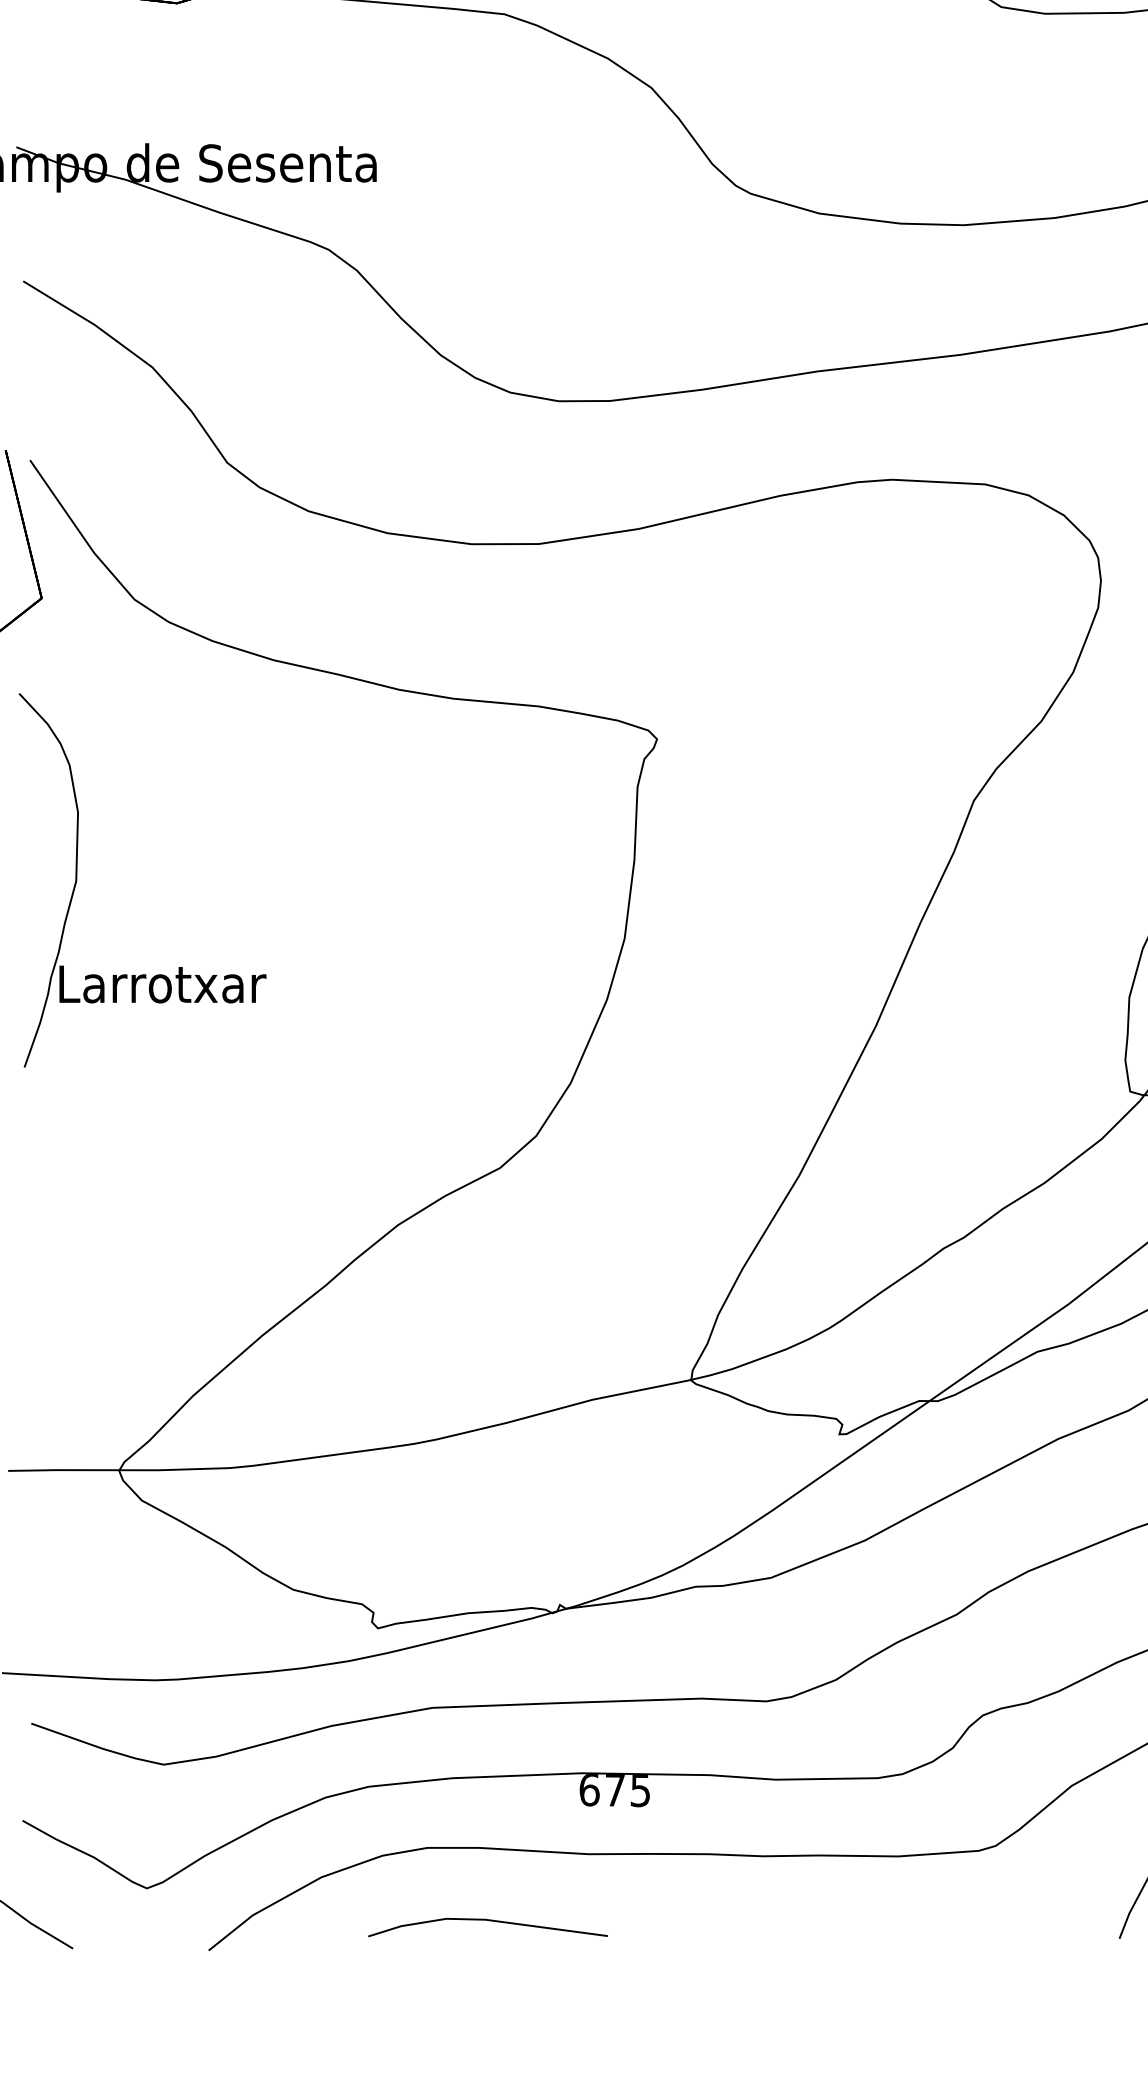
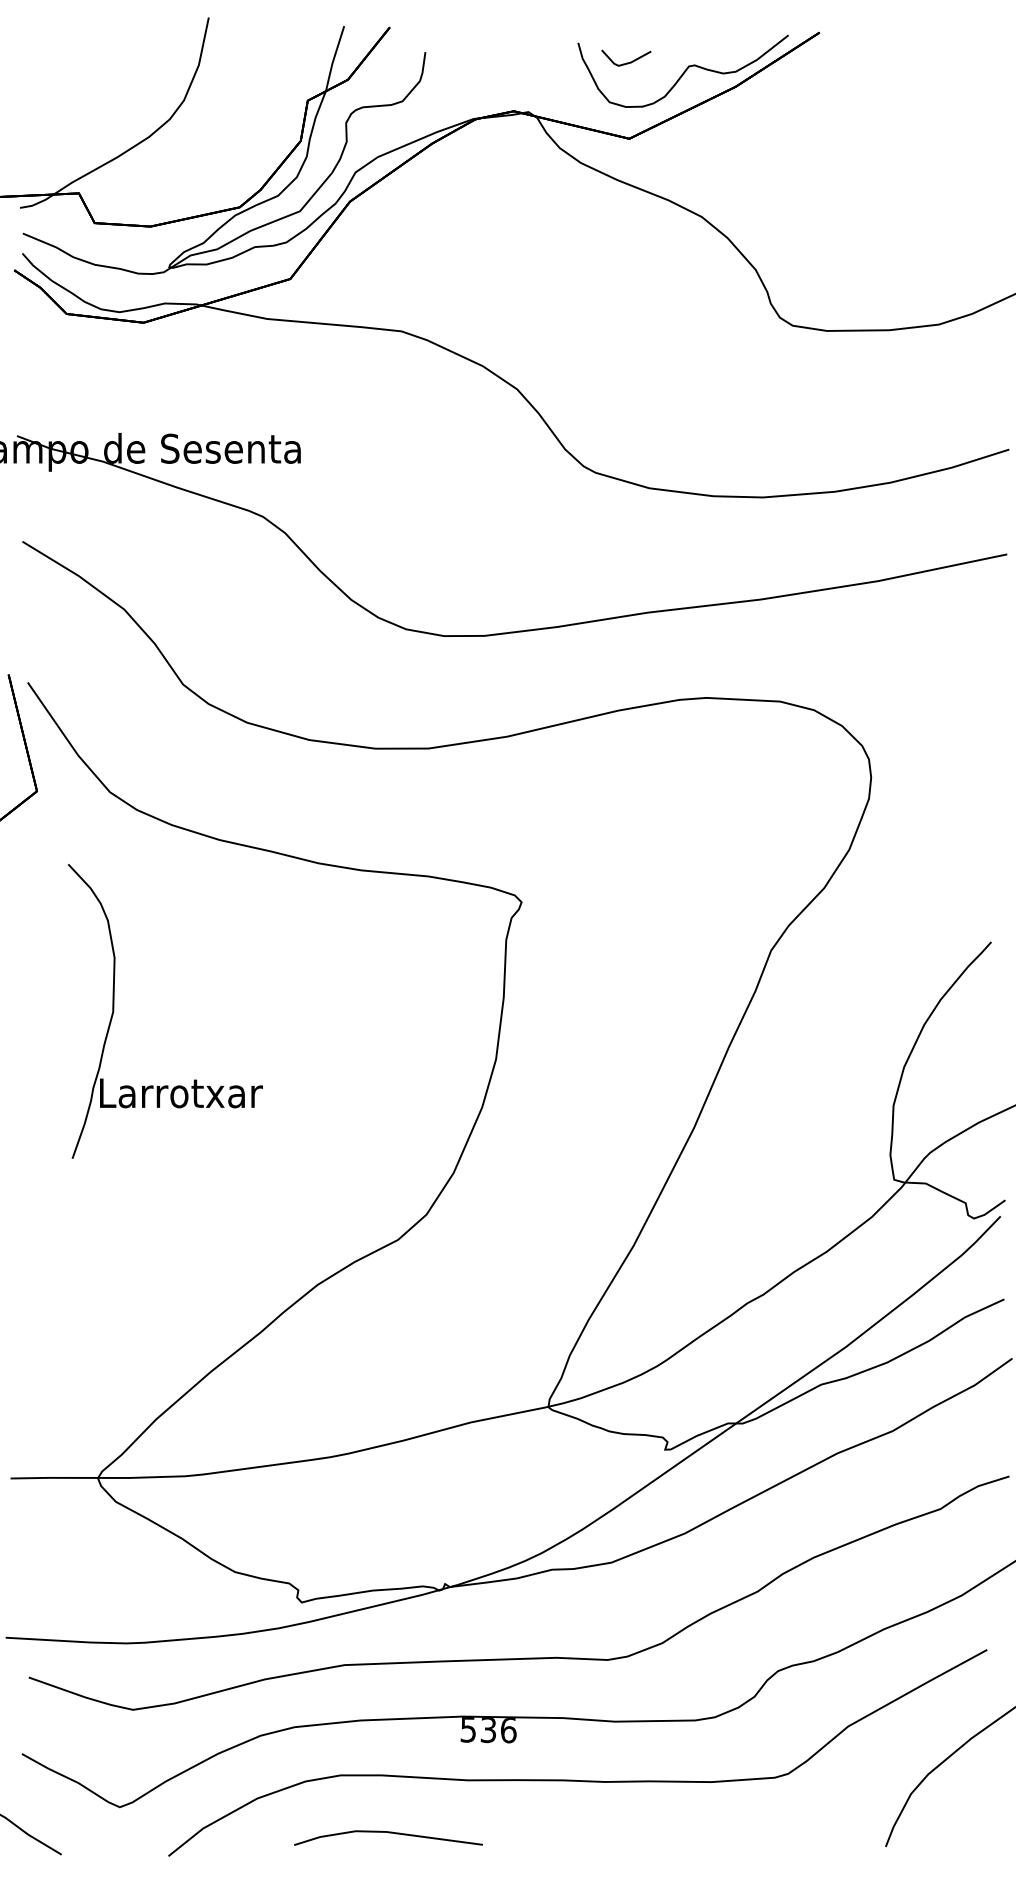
part: (77, 880) -> (114, 1011), moved
text: (615, 1790) -> (488, 1730), 675 -> 536

